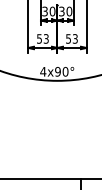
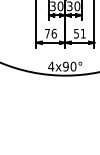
text: (42, 38) -> (50, 33), 53 -> 76
text: (74, 38) -> (82, 33), 53 -> 51

